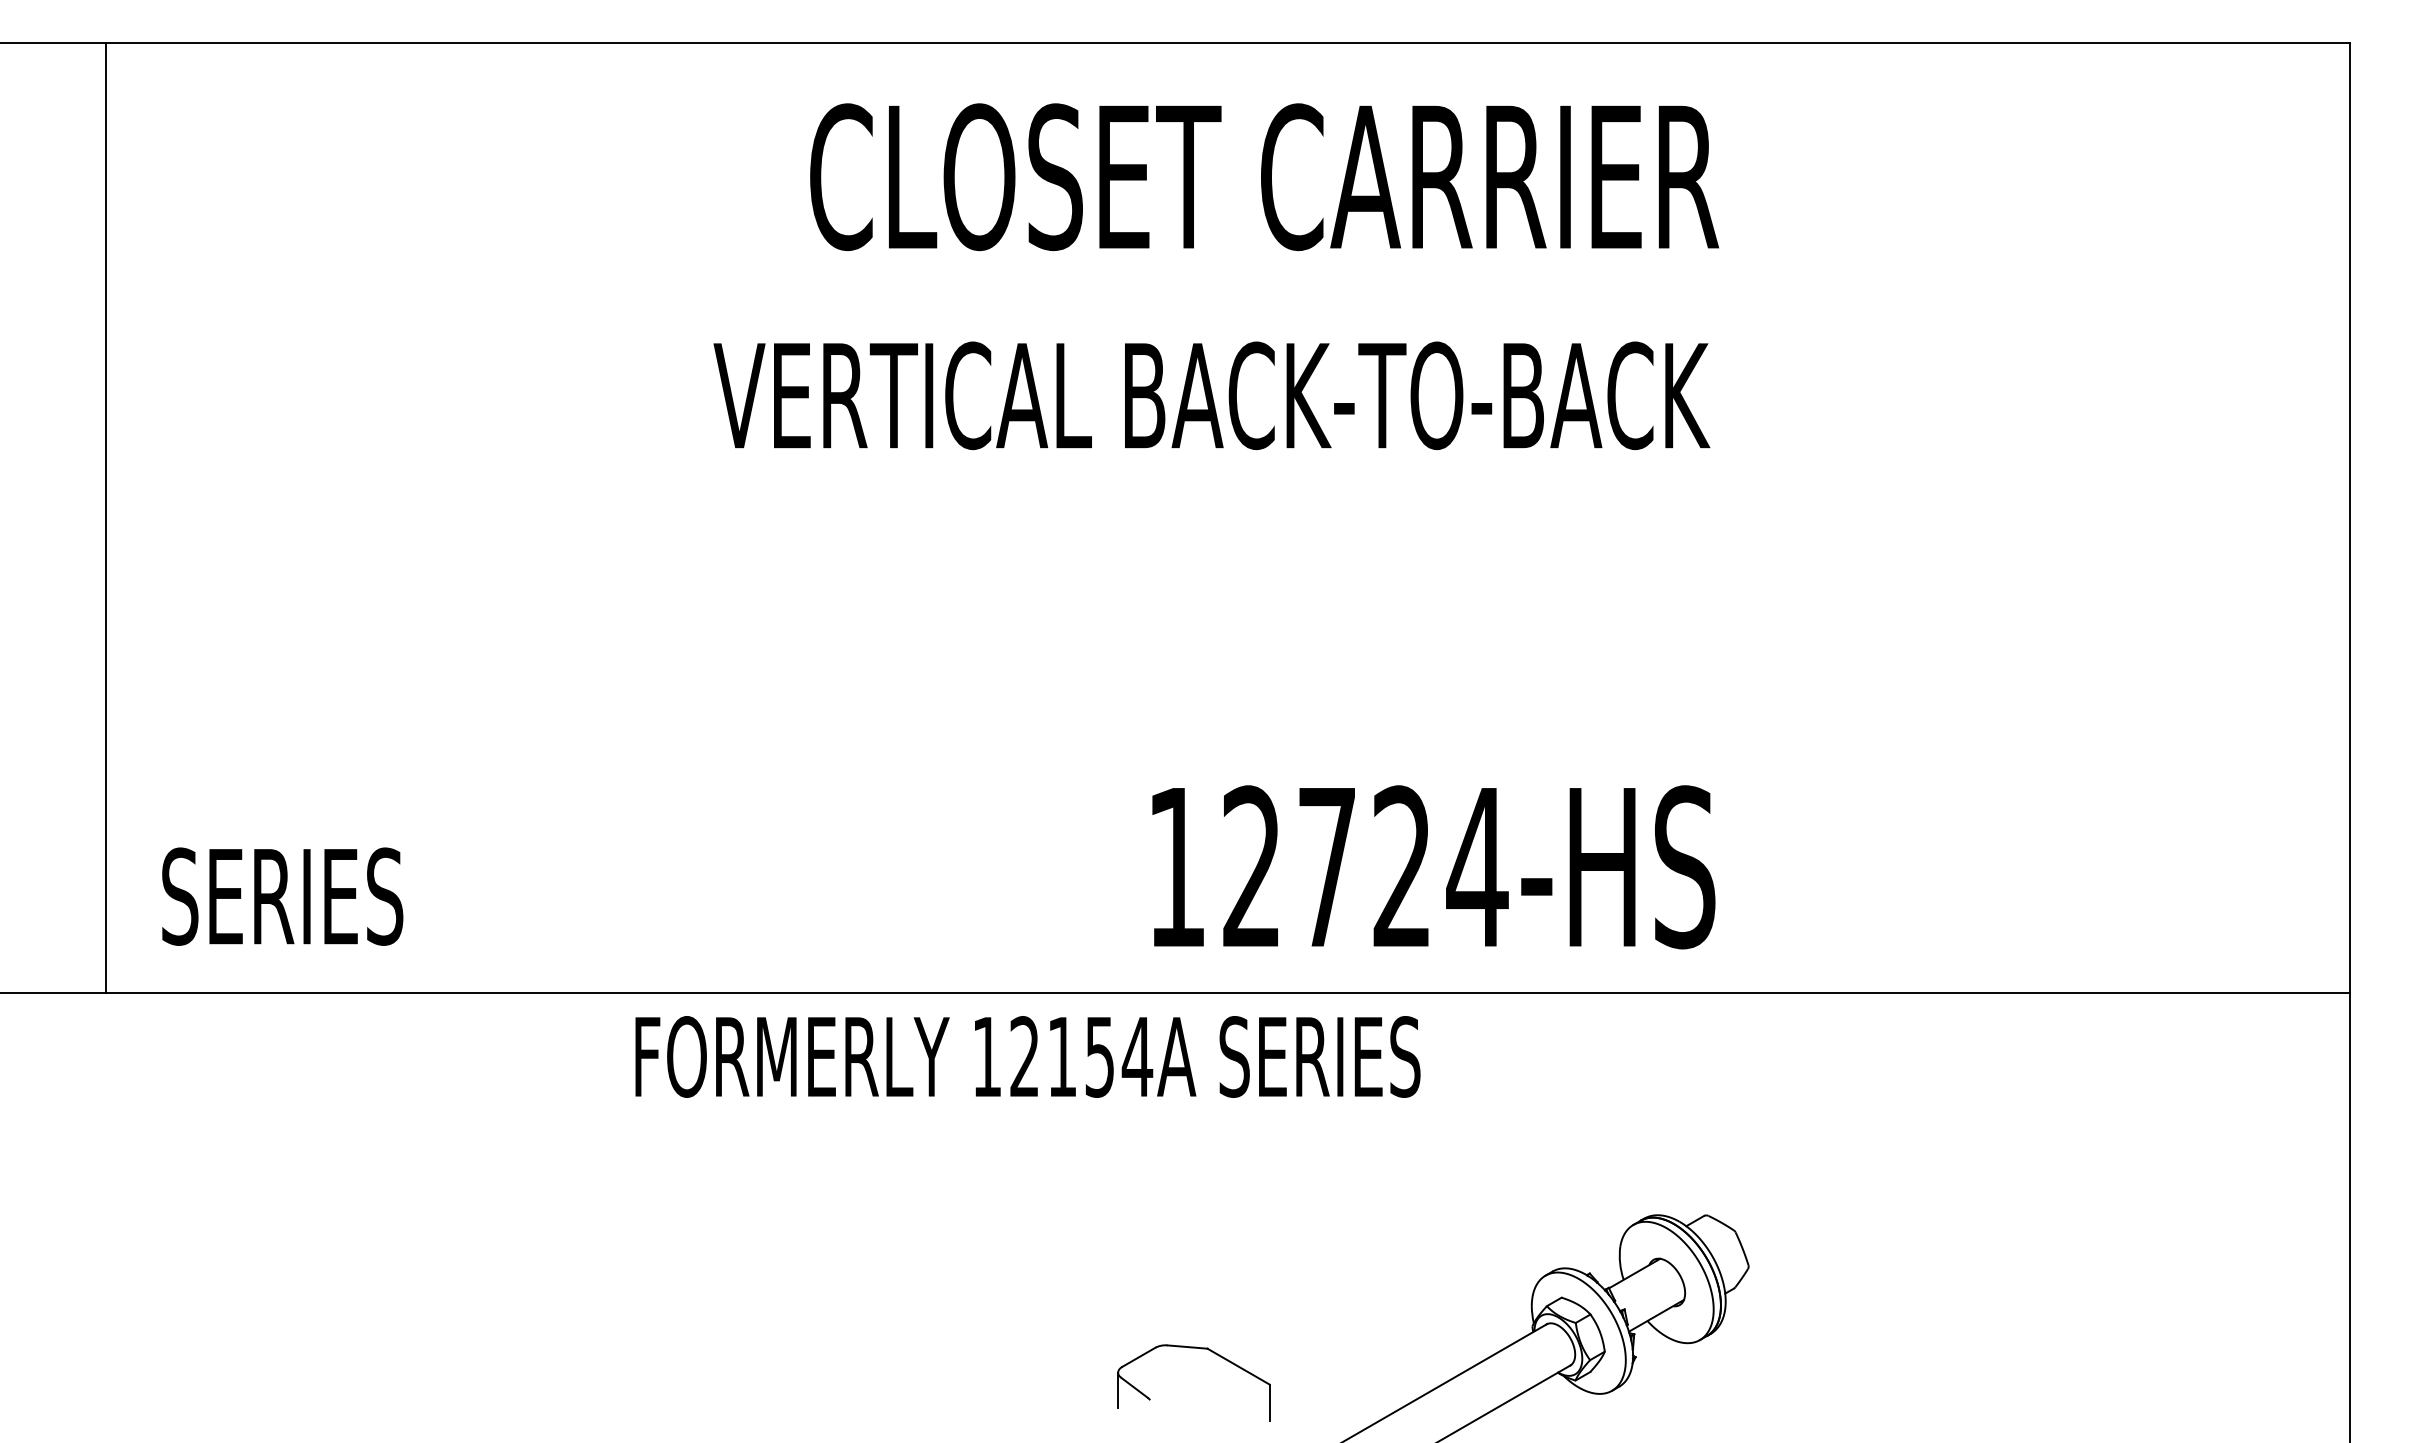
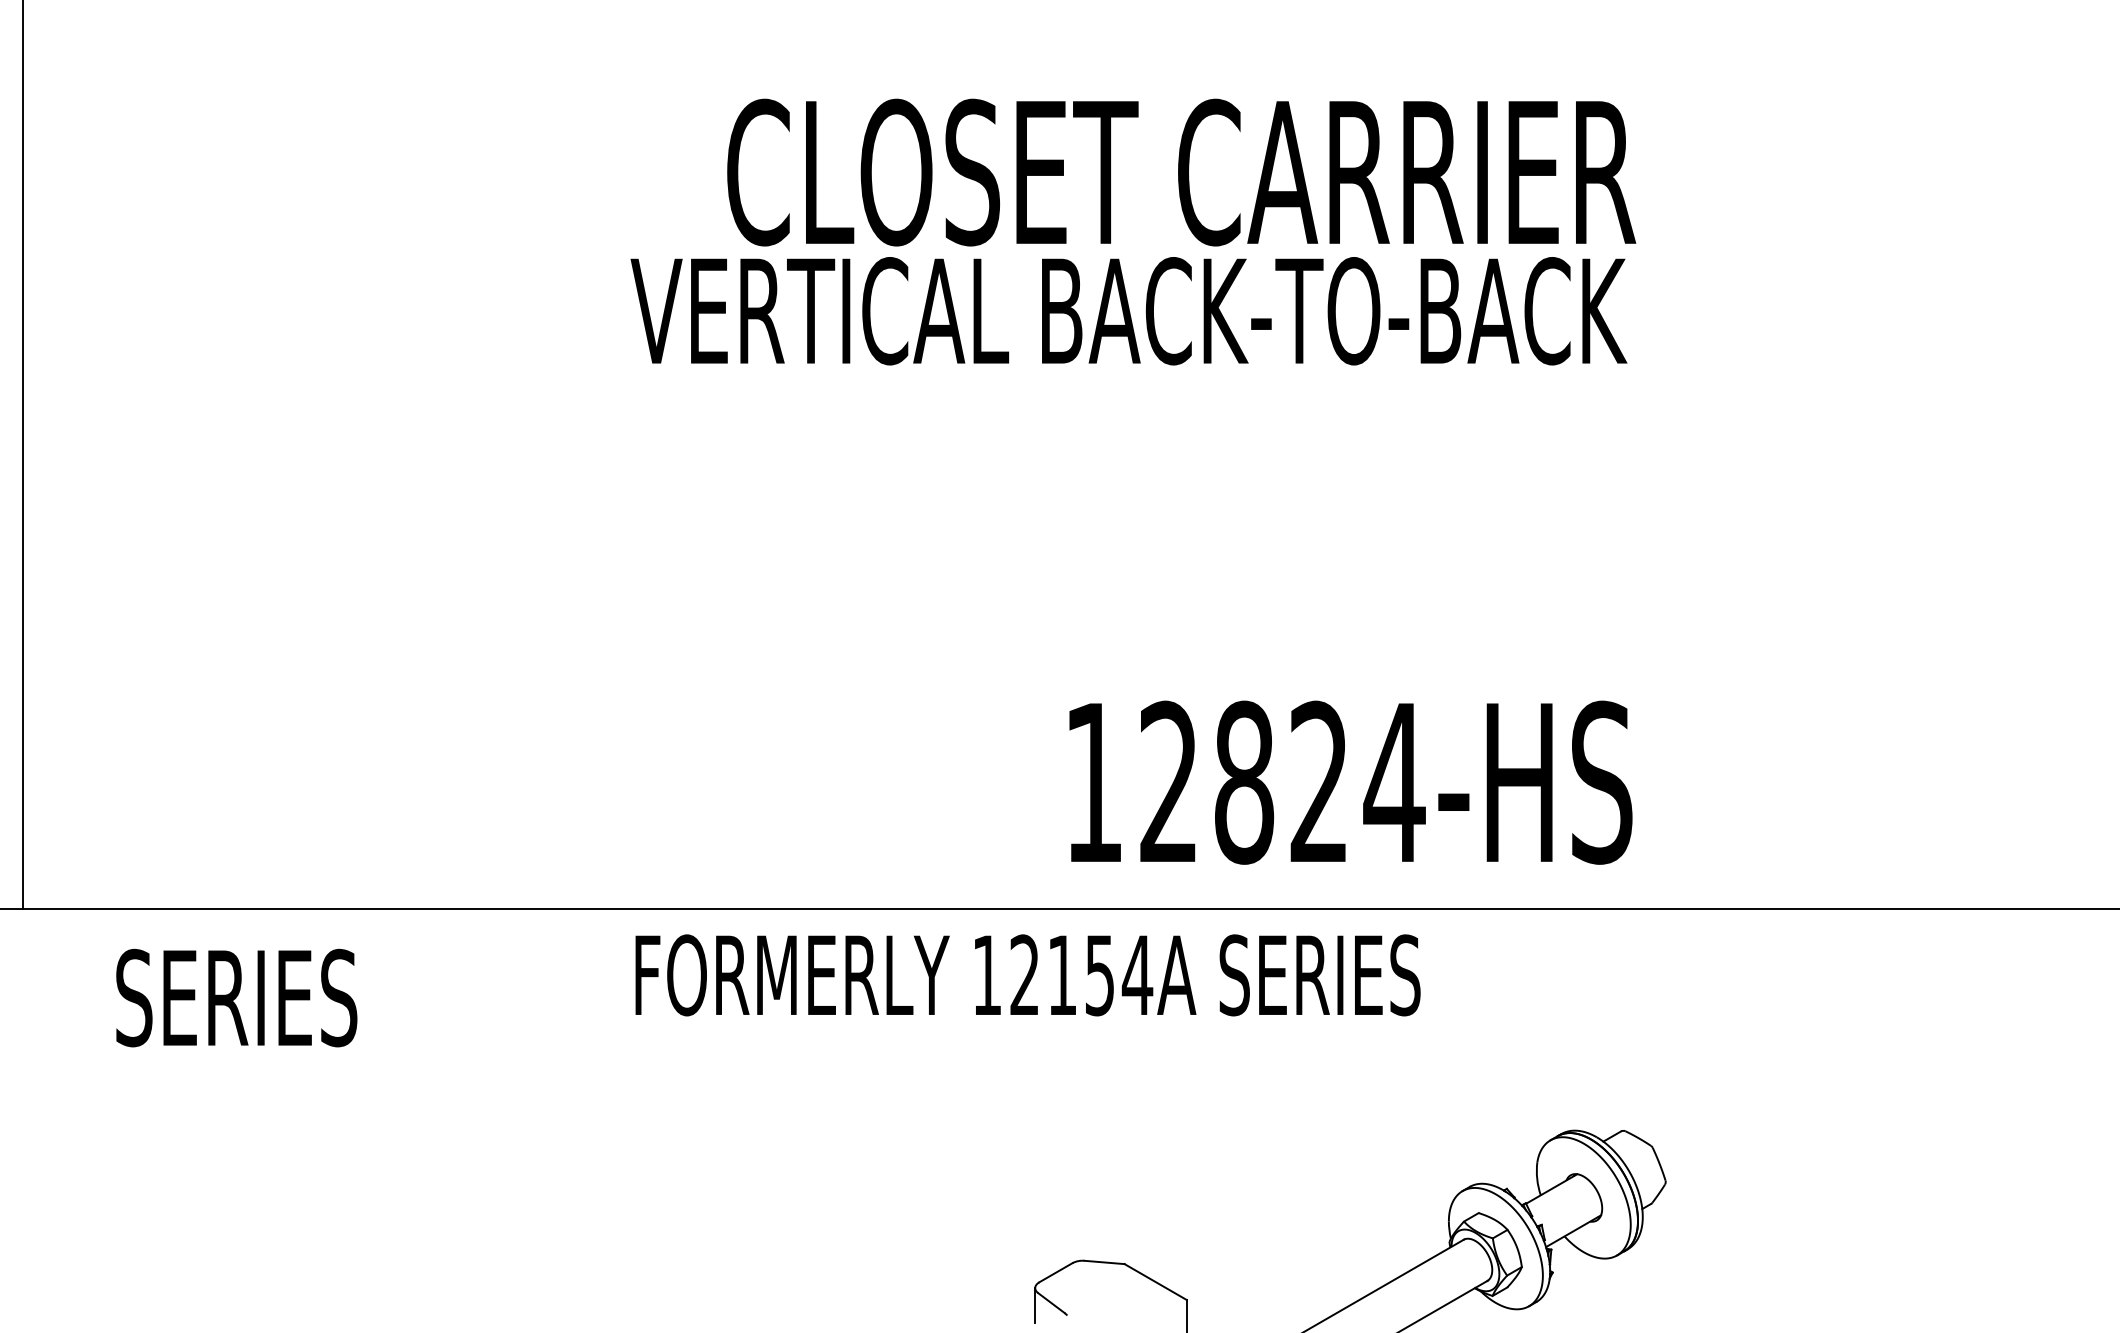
text: (1264, 177) -> (1181, 172), moved
text: (1327, 867) -> (1244, 782), 12724-HS -> 12824-HS
text: (282, 896) -> (236, 997), moved
text: (1027, 1056) -> (1027, 974), moved

